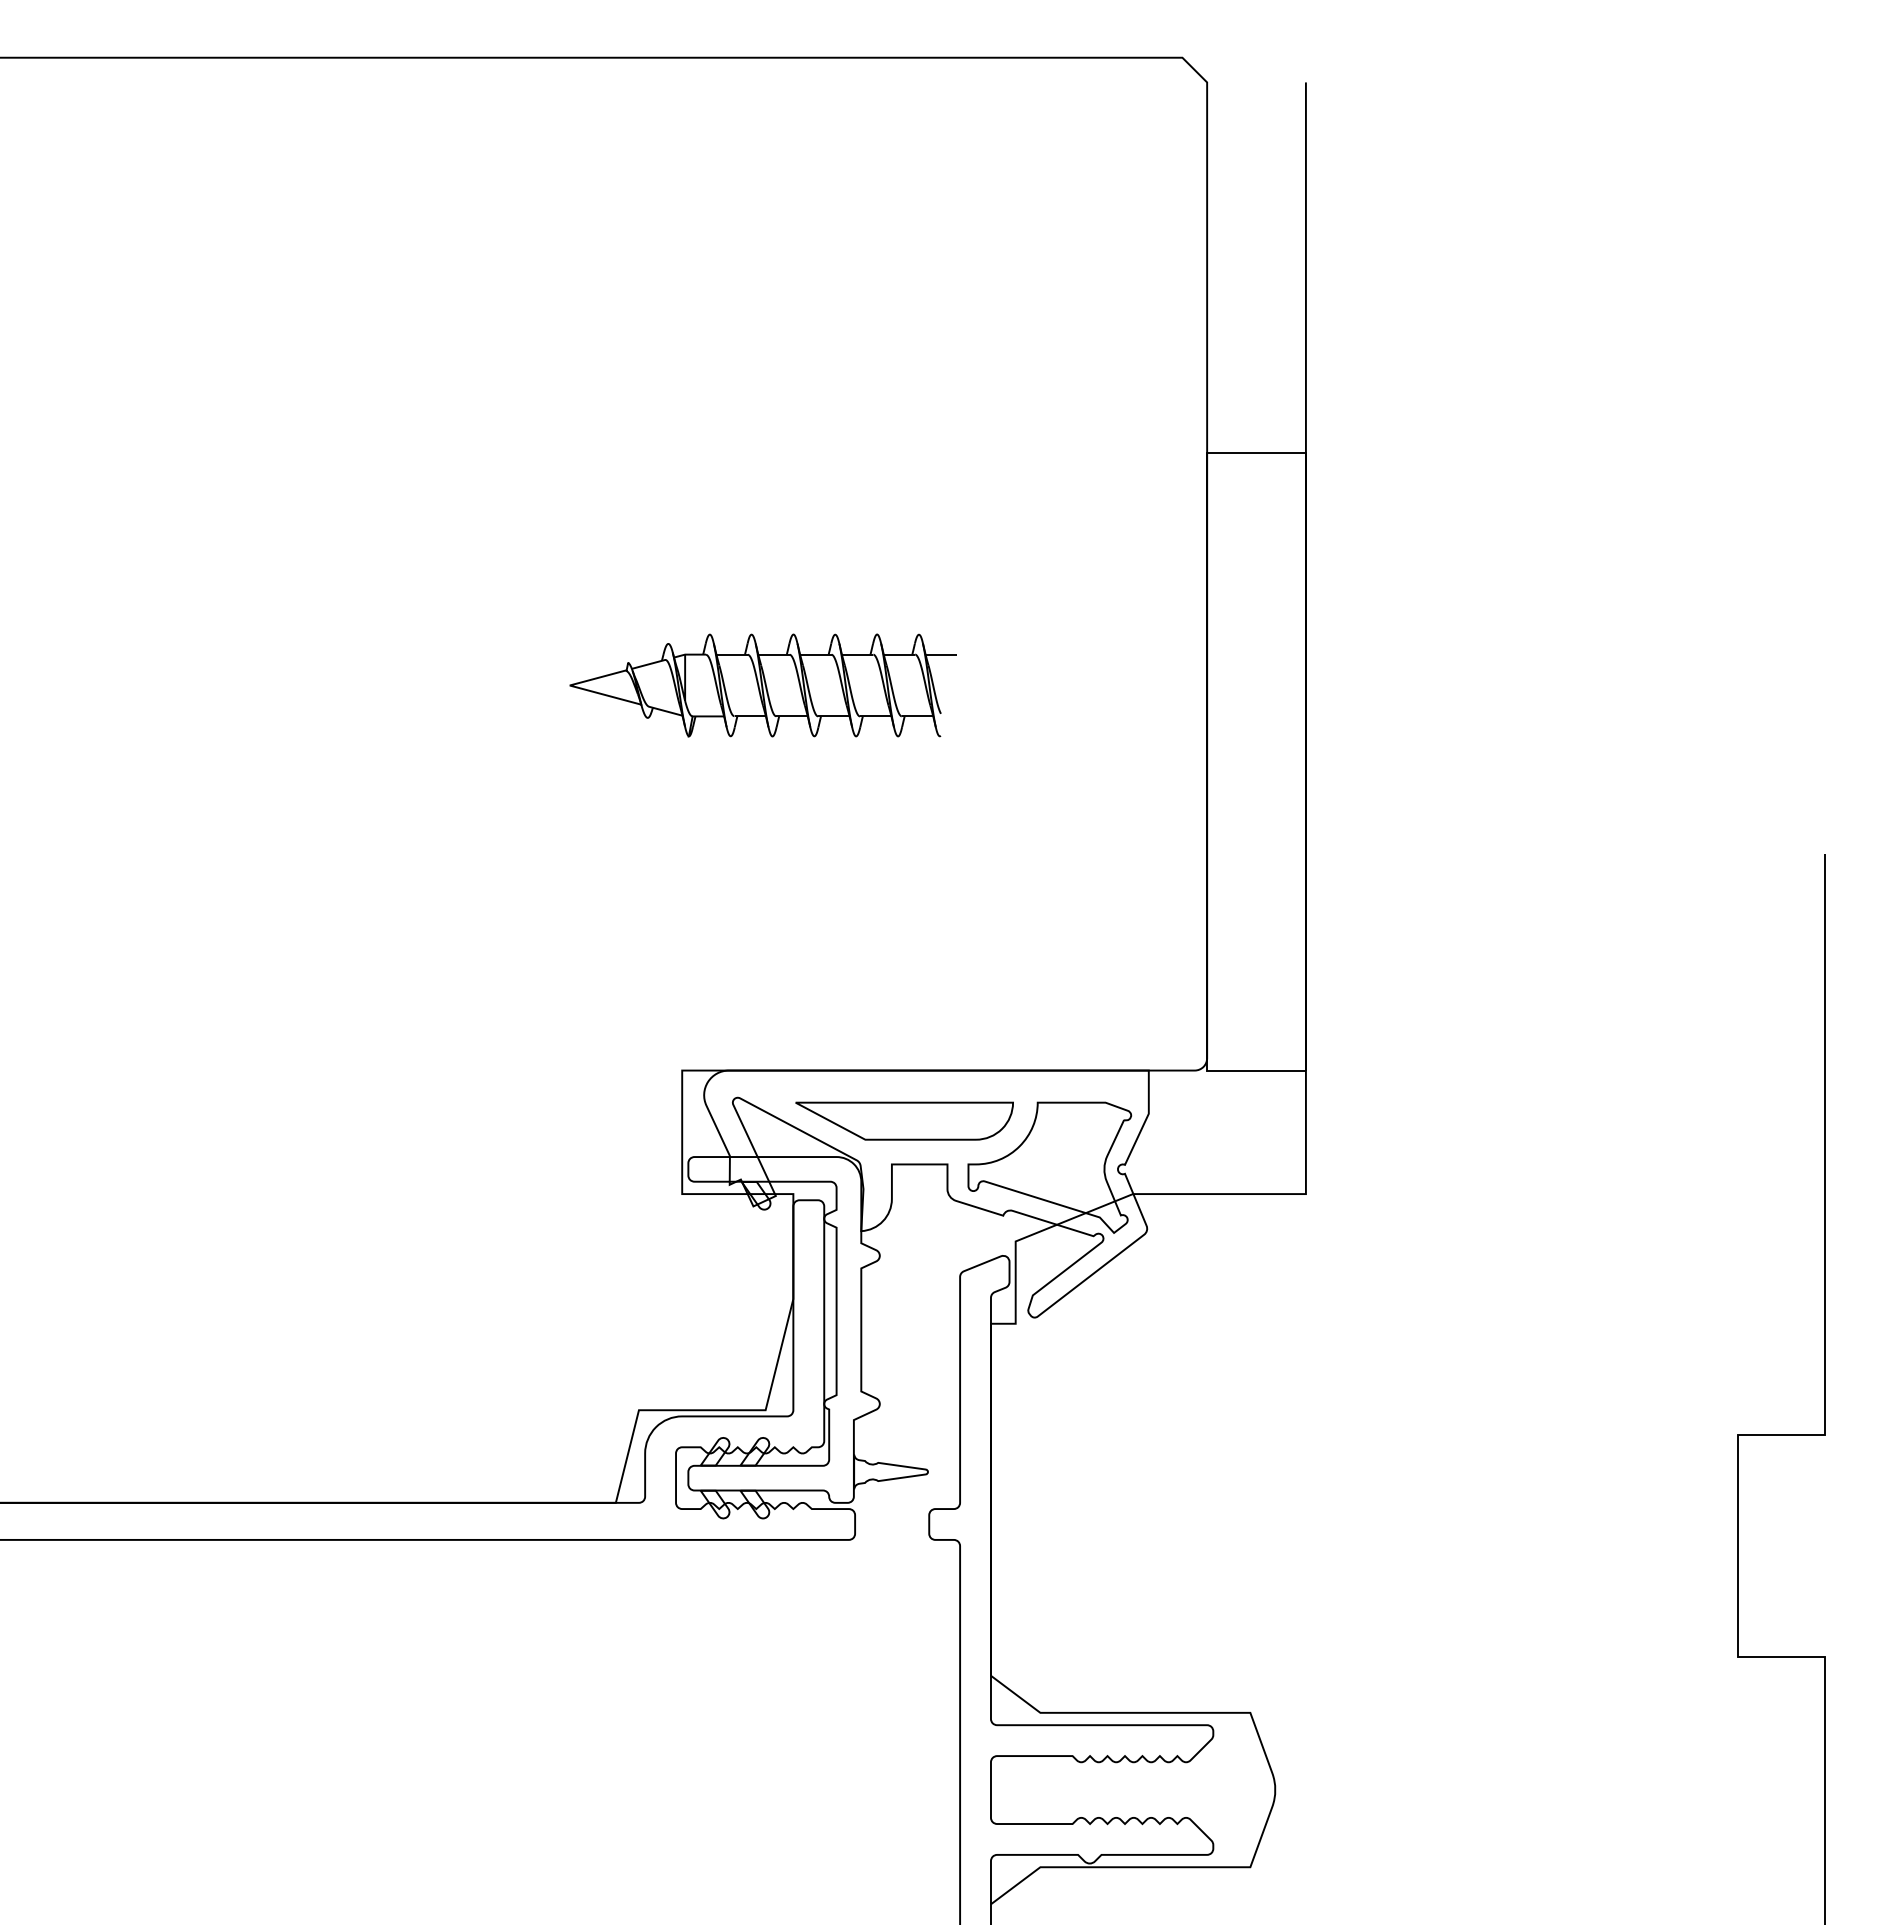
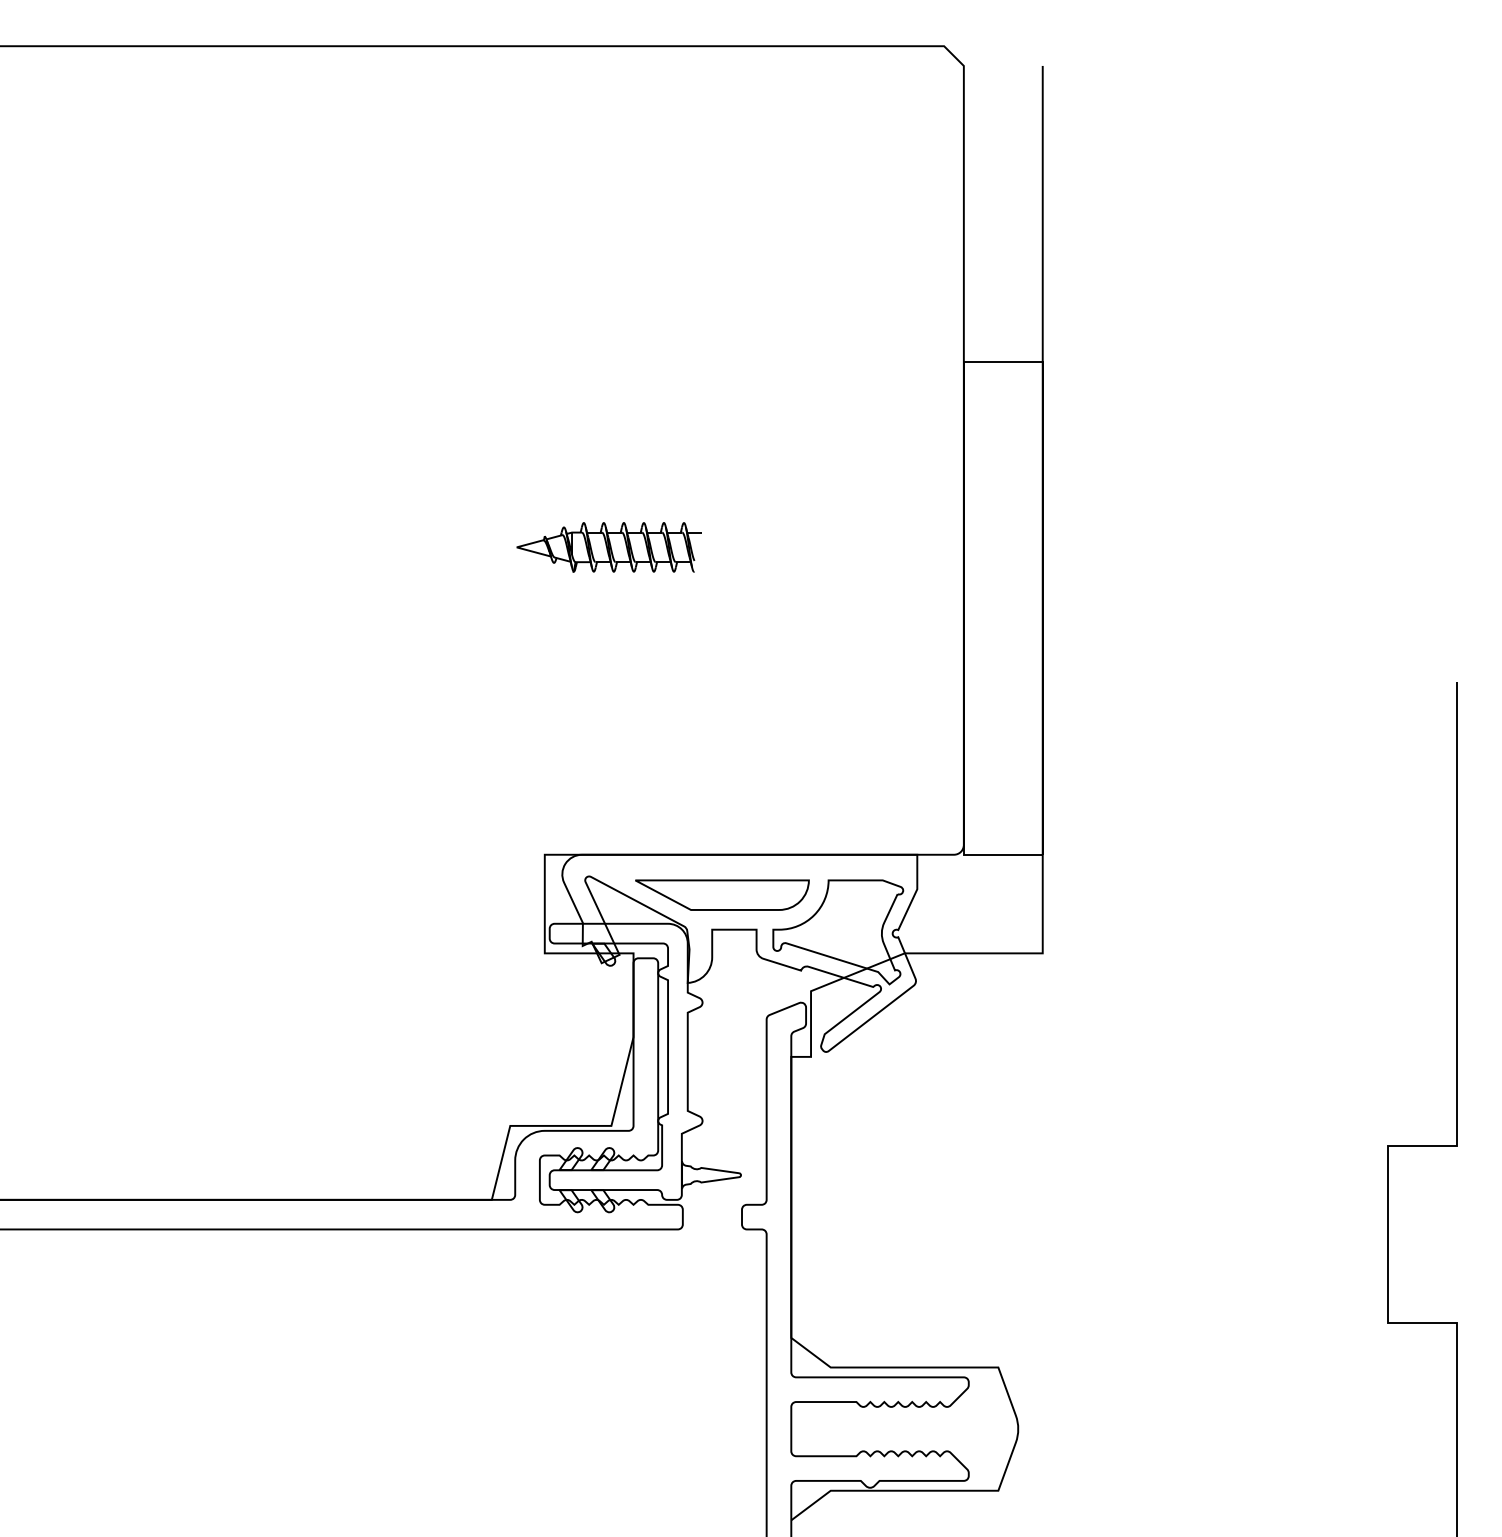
part: (762, 685) -> (608, 547), size x0.6

